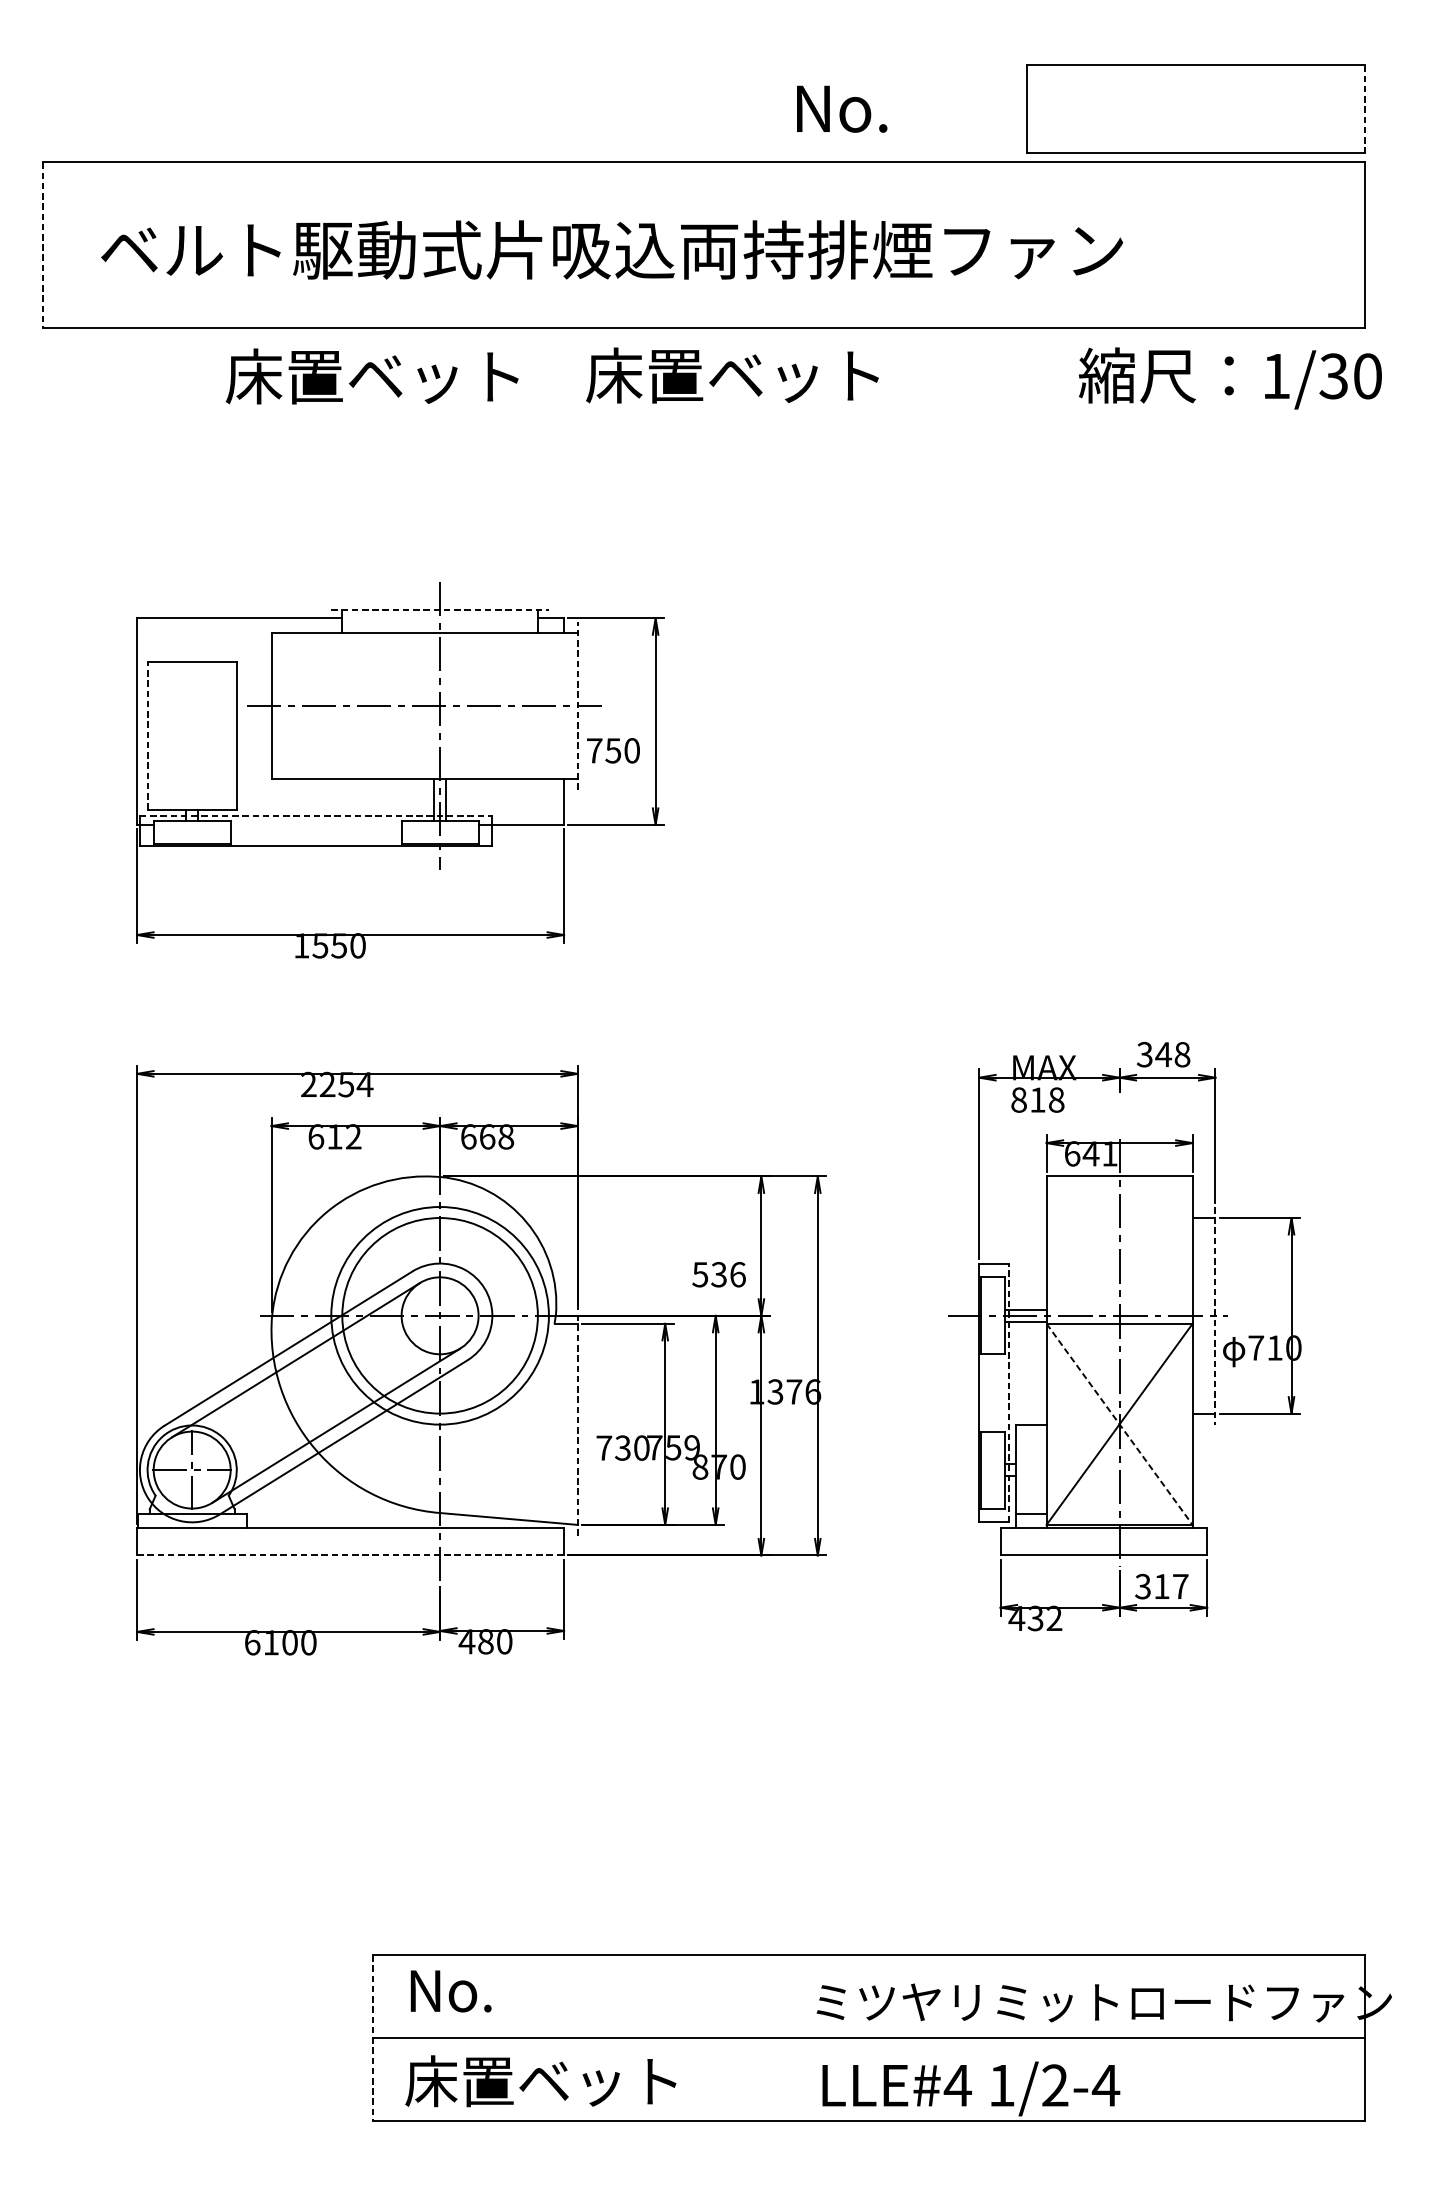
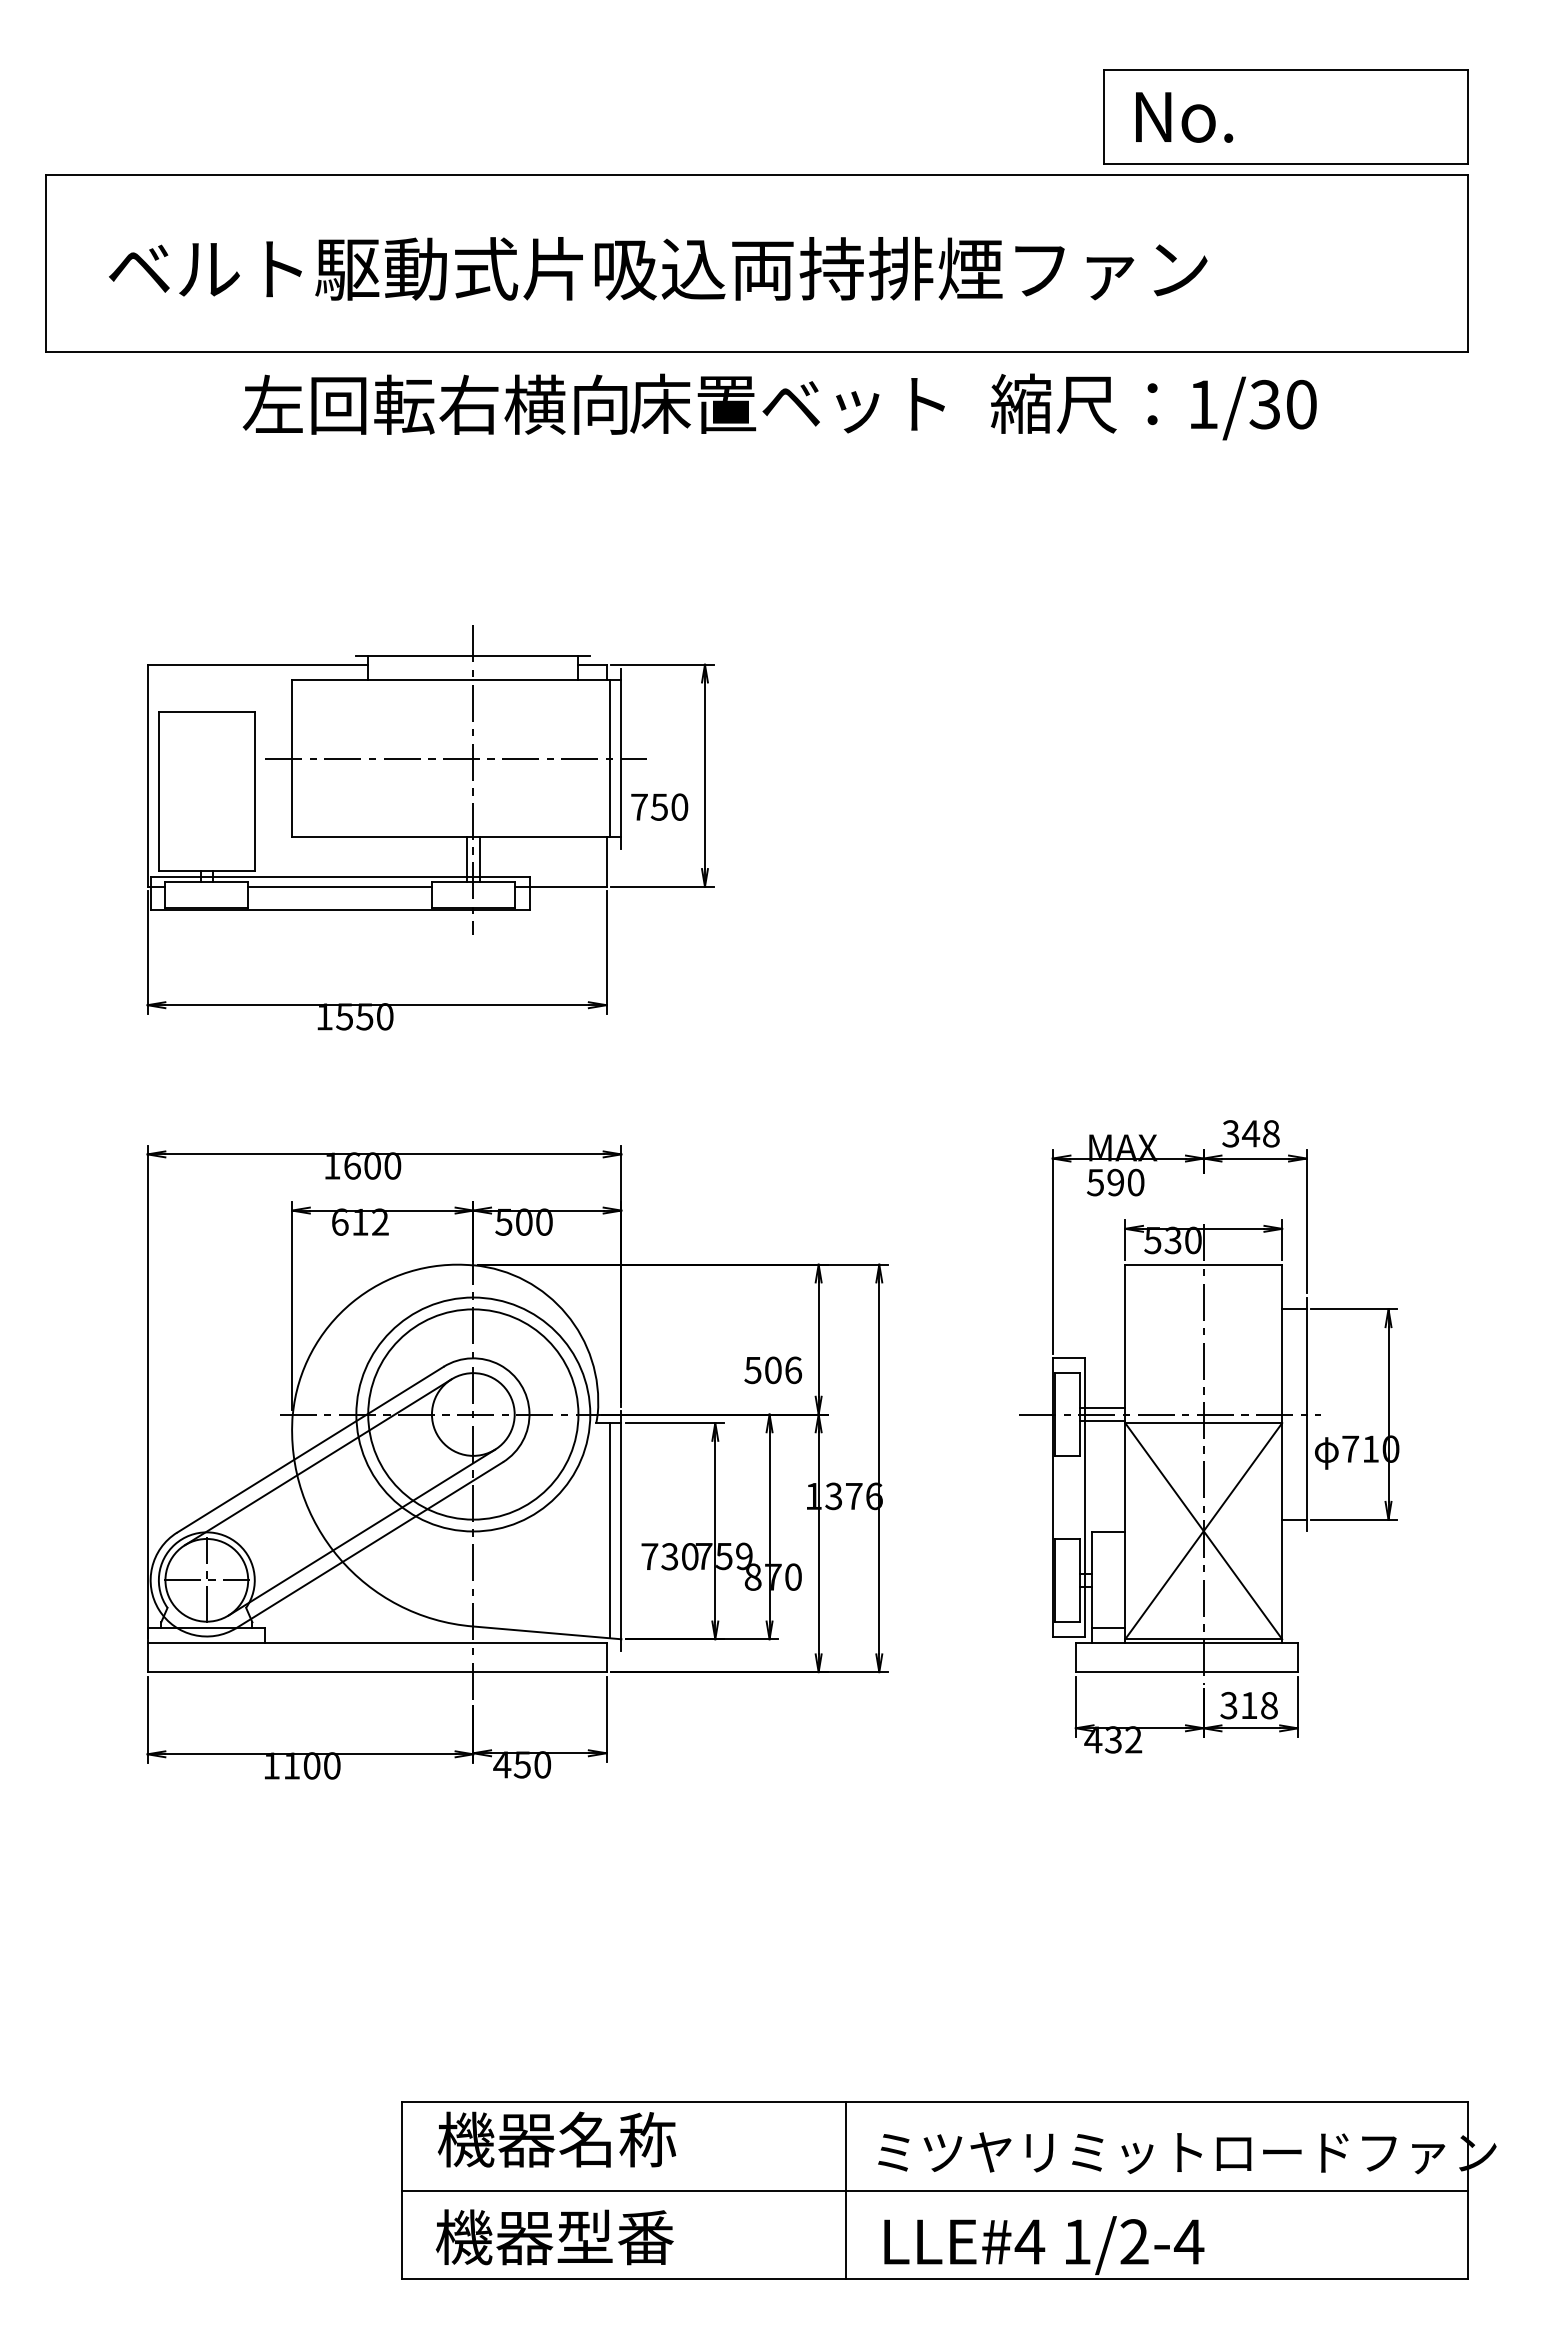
text: (842, 109) -> (1184, 117), moved
line: (1364, 109) -> (1467, 117), dashed -> solid
line: (43, 245) -> (46, 263), dashed -> solid
text: (403, 376) -> (434, 404), 床置ベット -> 左回転右横向
text: (1230, 378) -> (1153, 406), moved
line: (440, 609) -> (473, 655), dashed -> solid
line: (566, 705) -> (609, 758), added
line: (577, 705) -> (621, 758), dashed -> solid
line: (147, 736) -> (158, 791), dashed -> solid
line: (316, 816) -> (340, 877), dashed -> solid
line: (315, 824) -> (339, 886), added
text: (337, 1084) -> (362, 1165), 2254 -> 1600
text: (1037, 1099) -> (1115, 1182), 818 -> 590
text: (486, 1136) -> (523, 1221), 668 -> 500
text: (1090, 1153) -> (1172, 1240), 641 -> 530
text: (718, 1273) -> (772, 1369), 536 -> 506
line: (1215, 1315) -> (1306, 1414), dashed -> solid
line: (1009, 1392) -> (1085, 1496), dashed -> solid
line: (566, 1423) -> (609, 1530), added
line: (577, 1424) -> (621, 1531), dashed -> solid
line: (1119, 1424) -> (1203, 1531), dashed -> solid
line: (350, 1555) -> (377, 1672), dashed -> solid
text: (1180, 1586) -> (1269, 1705), 317 -> 318
text: (484, 1641) -> (521, 1764), 480 -> 450
text: (252, 1642) -> (271, 1765), 6100 -> 1100
text: (517, 1990) -> (556, 2139), No. -> 機器名称
line: (373, 2037) -> (401, 2190), dashed -> solid
line: (786, 2037) -> (845, 2190), added
text: (540, 2081) -> (581, 2237), 床置ベット -> 機器型番

